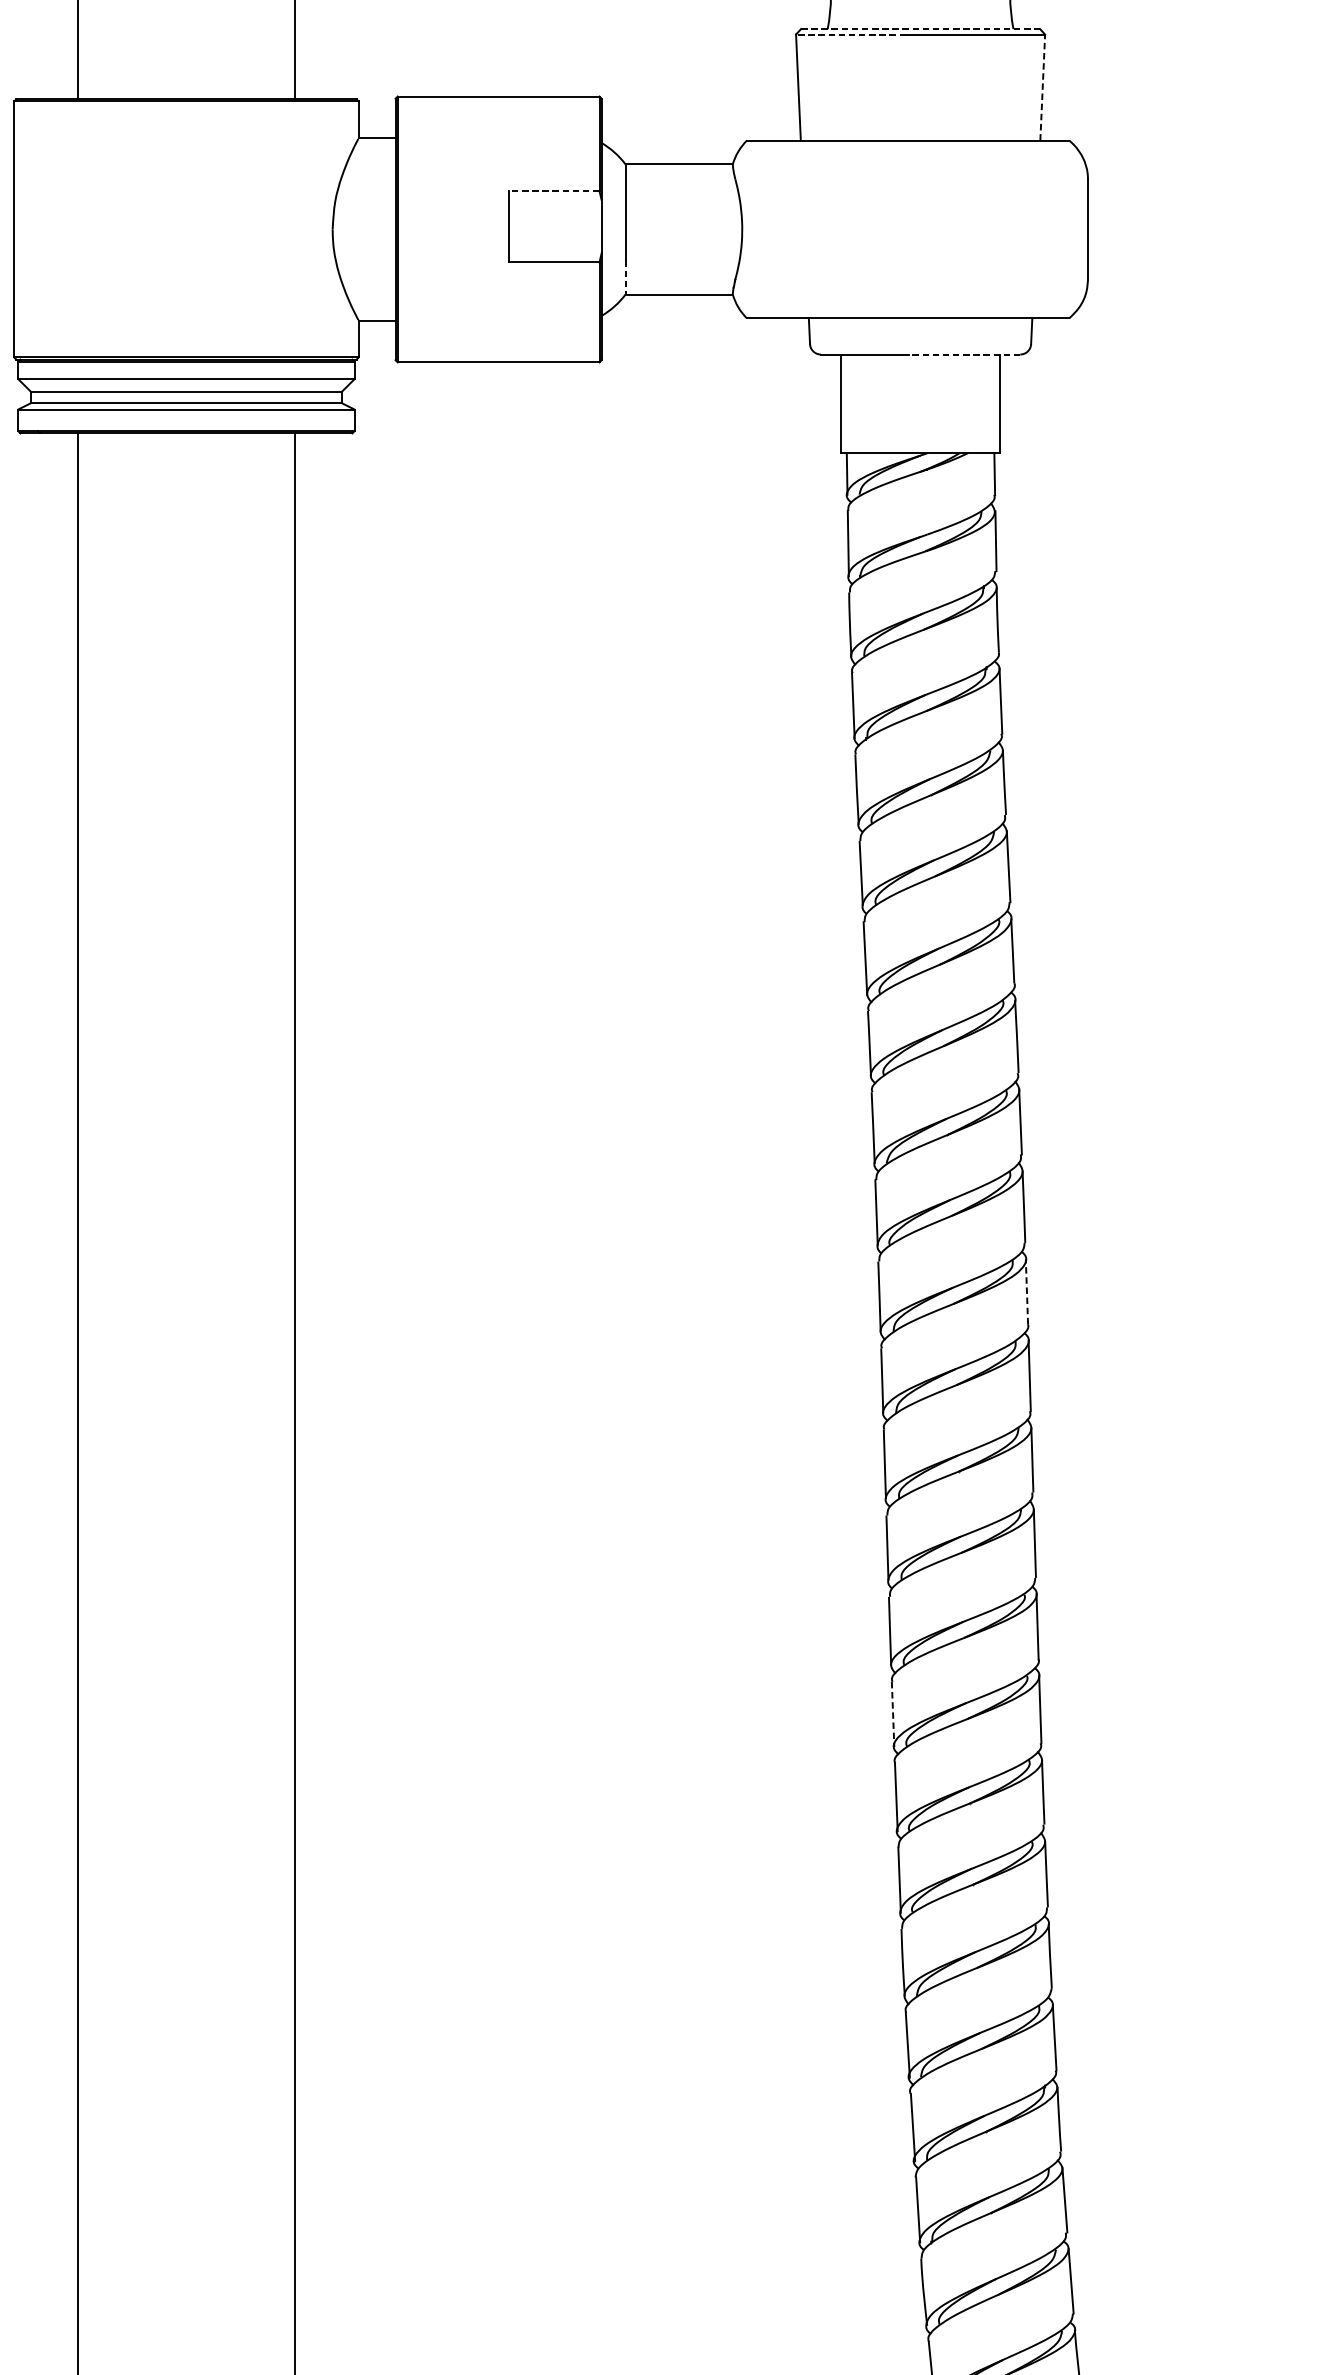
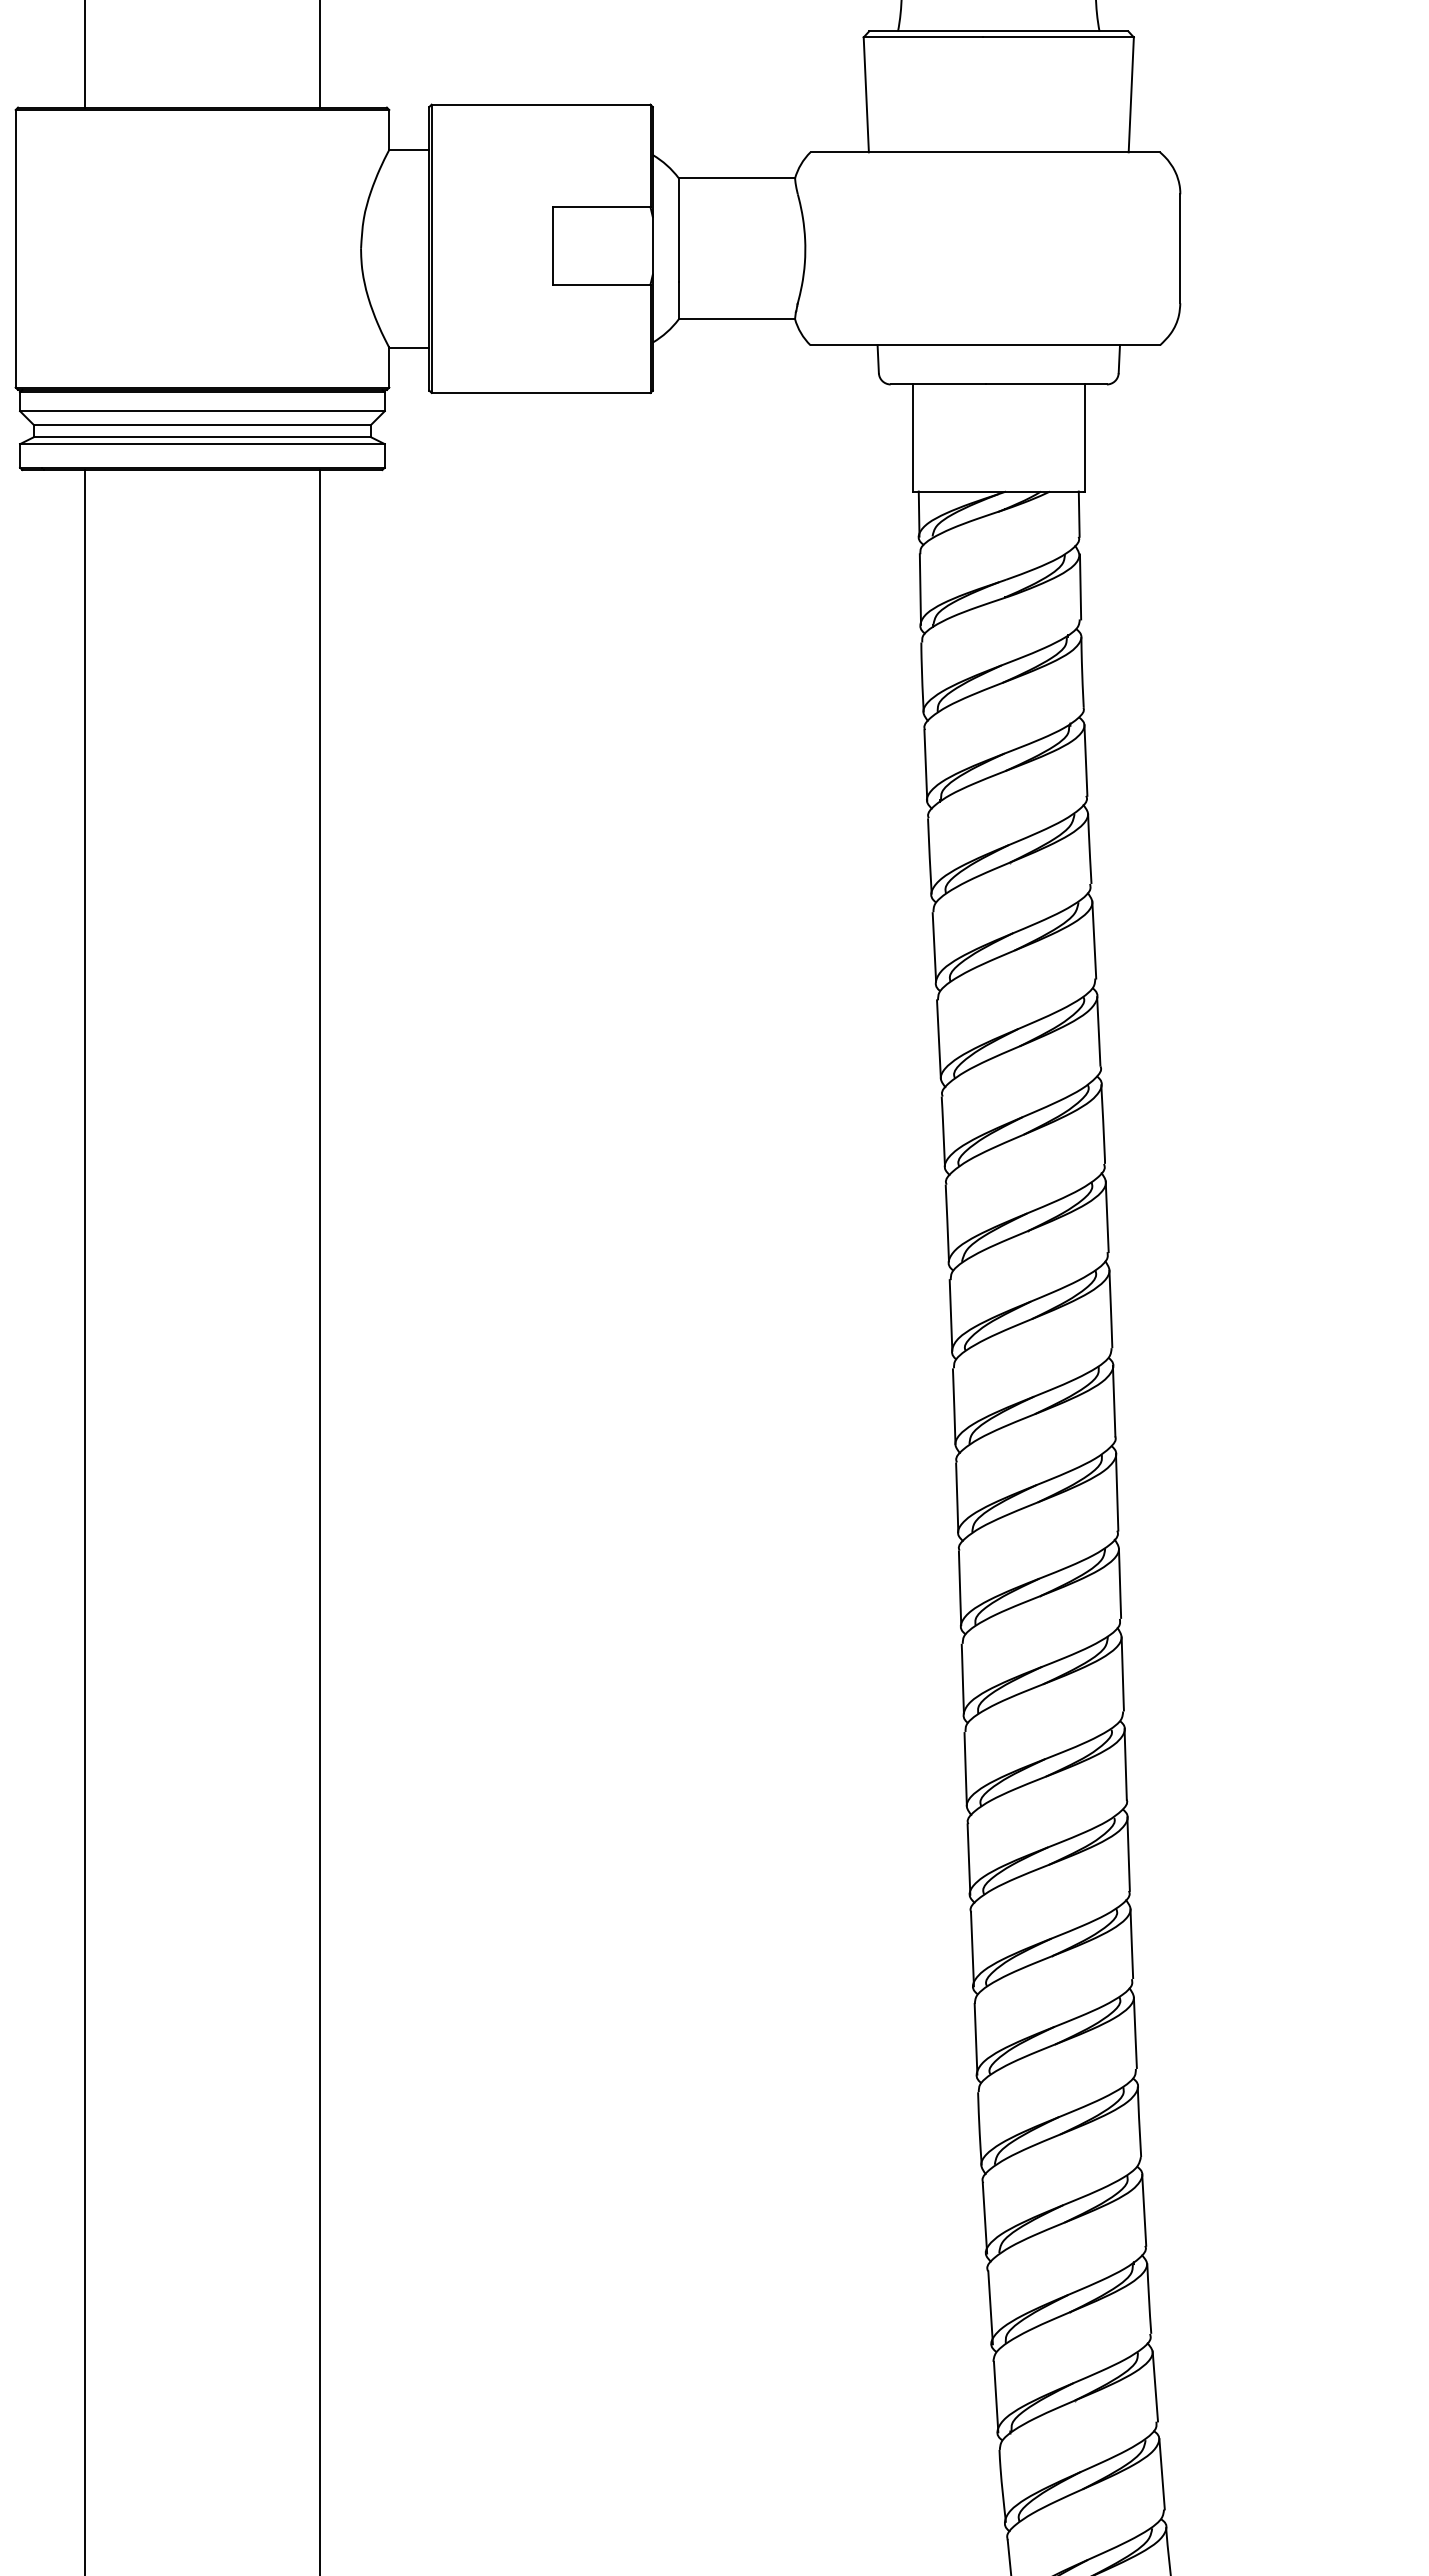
line: (920, 29) -> (998, 31), dashed -> solid
line: (851, 34) -> (923, 37), dashed -> solid
line: (1042, 87) -> (1131, 94), dashed -> solid
line: (554, 191) -> (601, 207), dashed -> solid
line: (625, 278) -> (678, 301), dashed -> solid
line: (964, 354) -> (1046, 384), dashed -> solid
line: (1027, 1291) -> (1114, 1400), dashed -> solid
line: (892, 1715) -> (968, 1860), dashed -> solid

